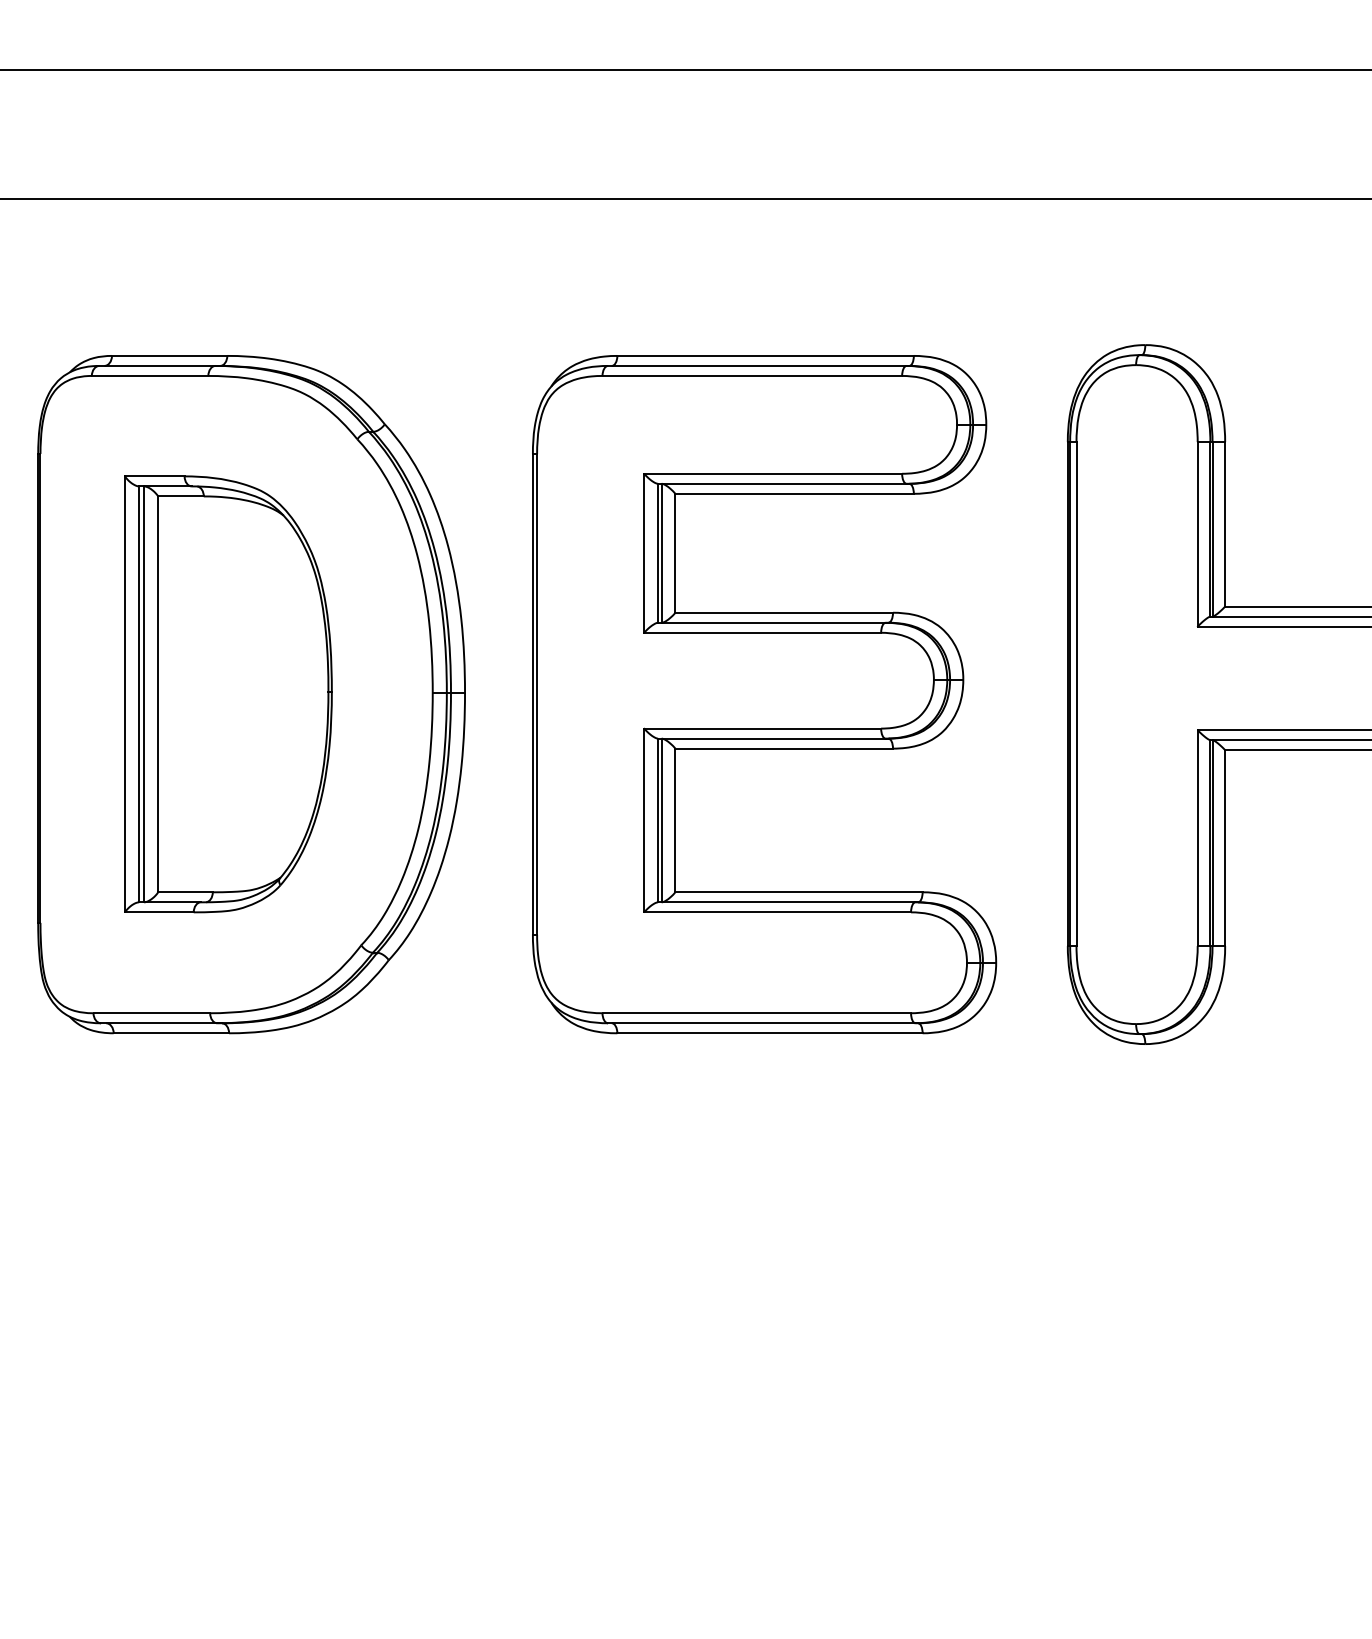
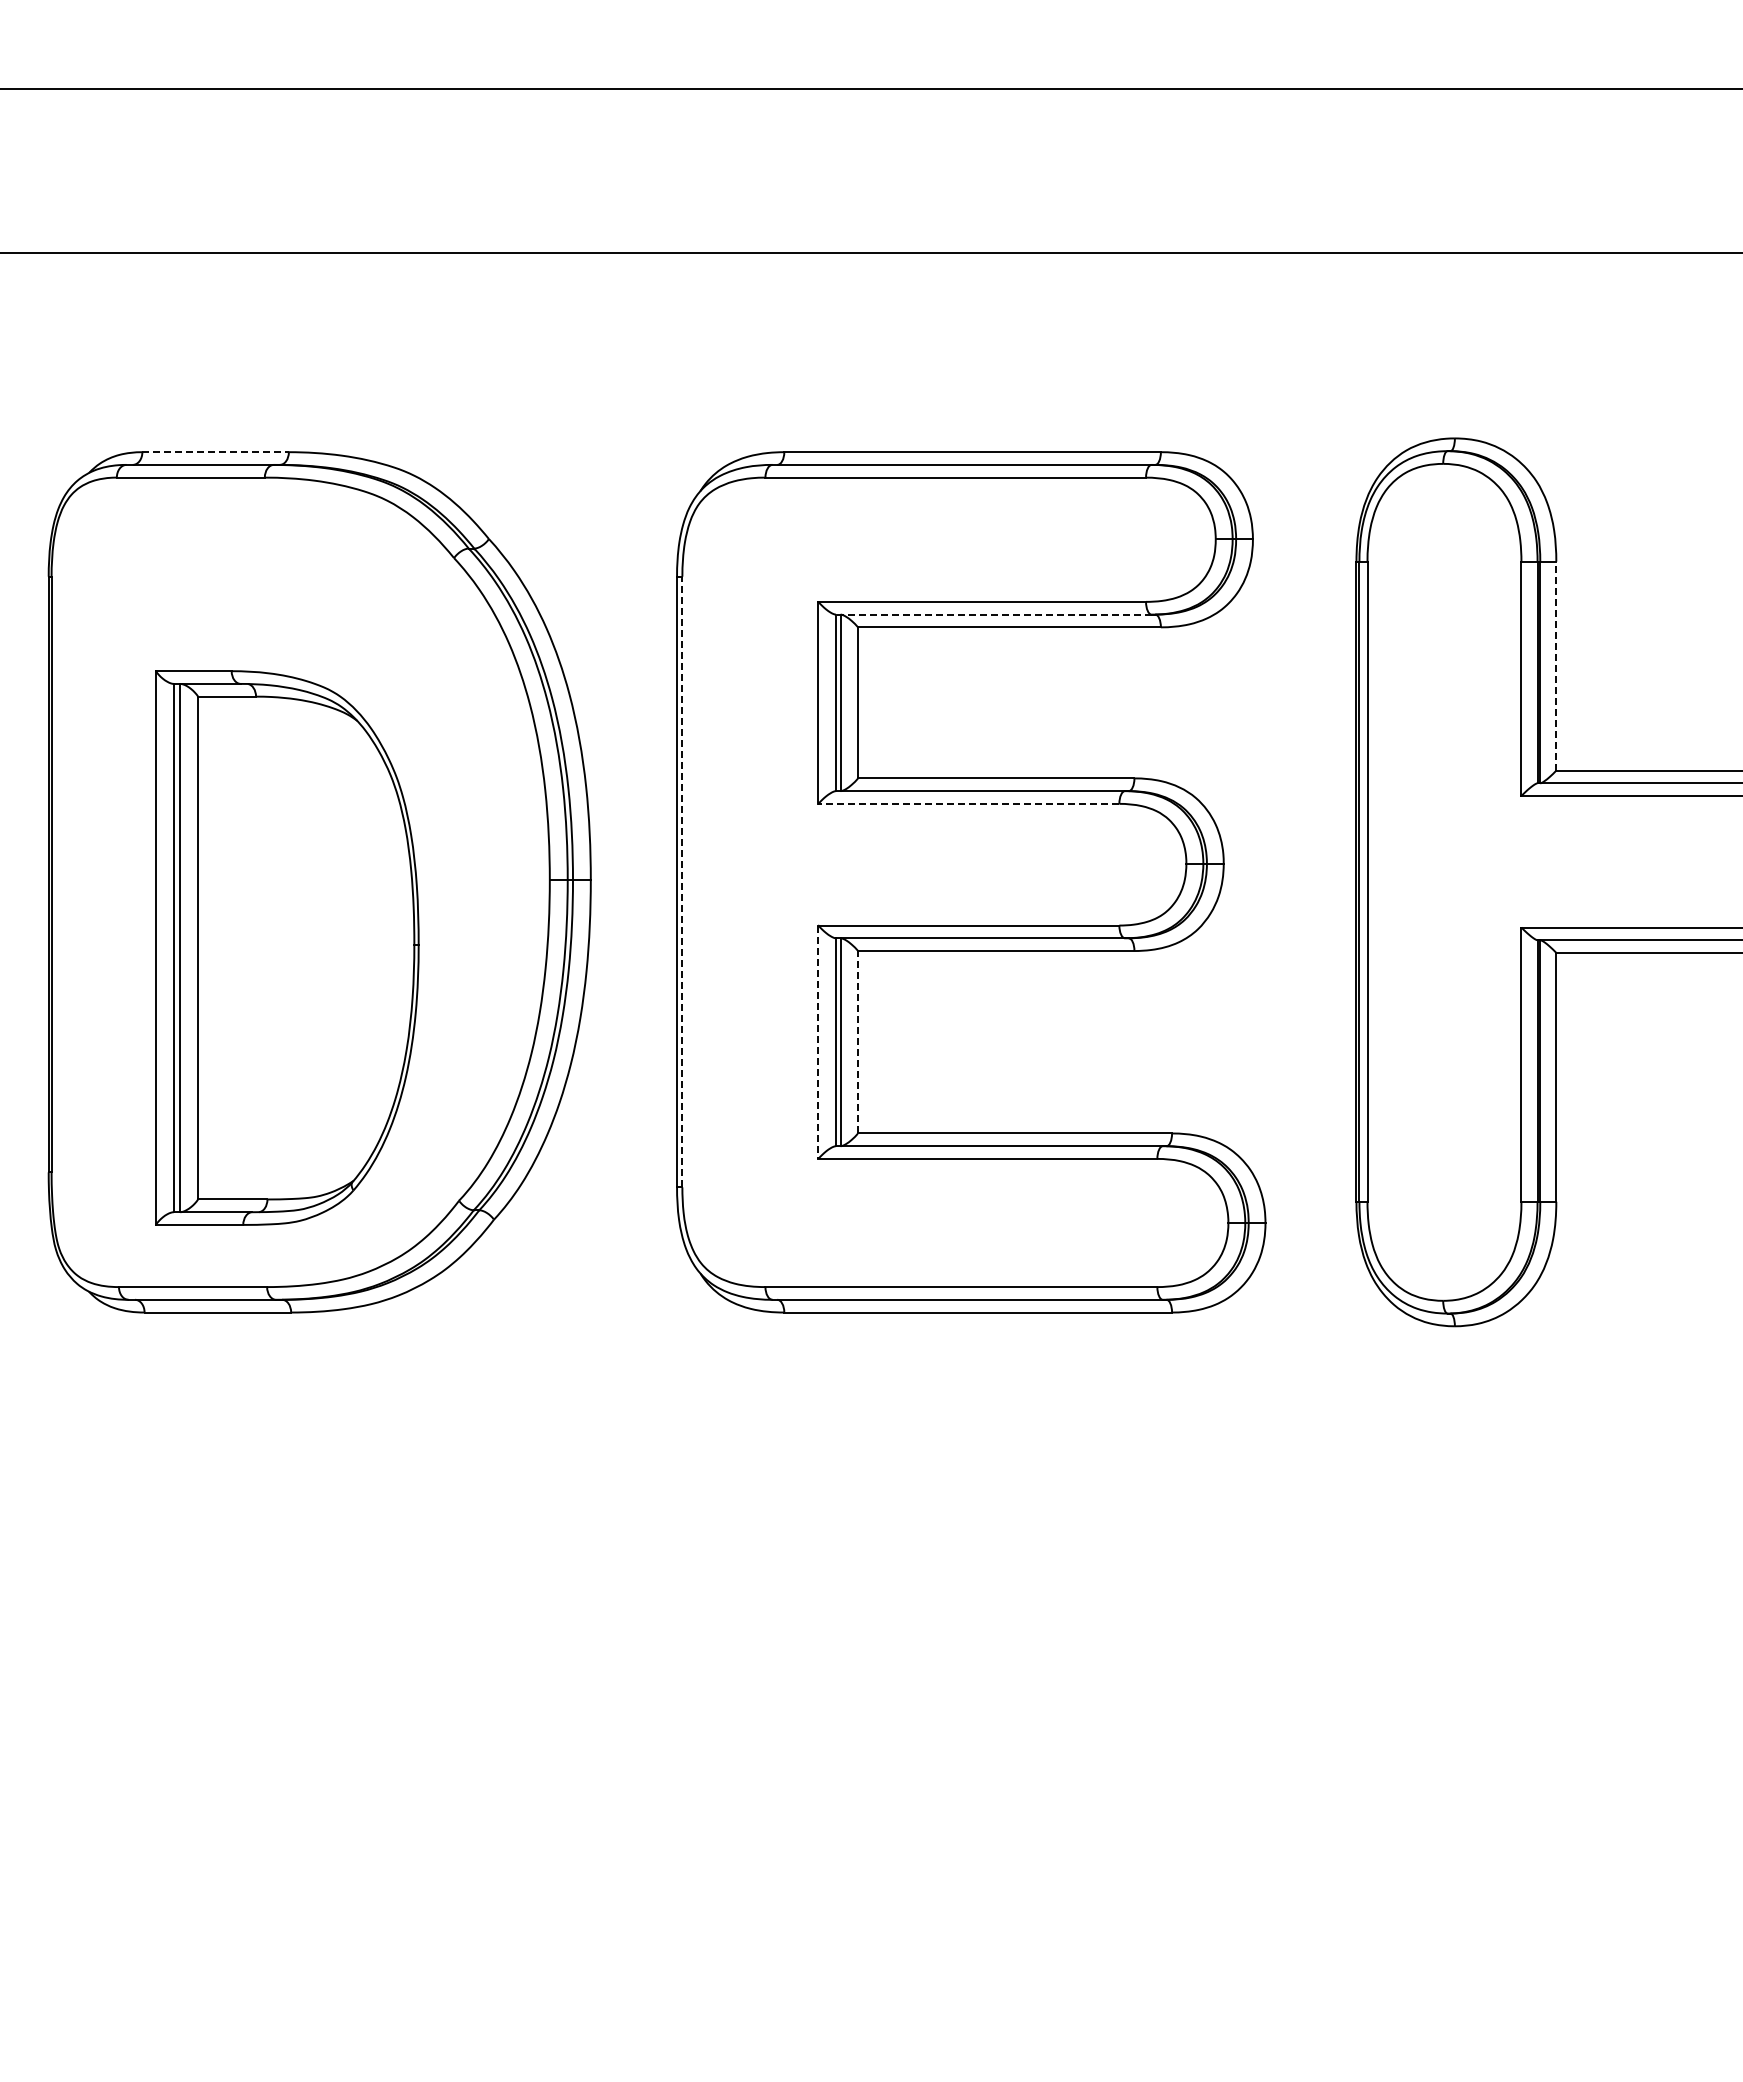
line: (170, 356) -> (216, 452), solid -> dashed
line: (782, 483) -> (993, 614), solid -> dashed
line: (1225, 523) -> (1556, 665), solid -> dashed
line: (762, 632) -> (968, 803), solid -> dashed
part: (228, 693) -> (287, 947), moved
line: (537, 693) -> (682, 881), solid -> dashed
line: (675, 819) -> (858, 1041), solid -> dashed
line: (644, 820) -> (818, 1042), solid -> dashed

